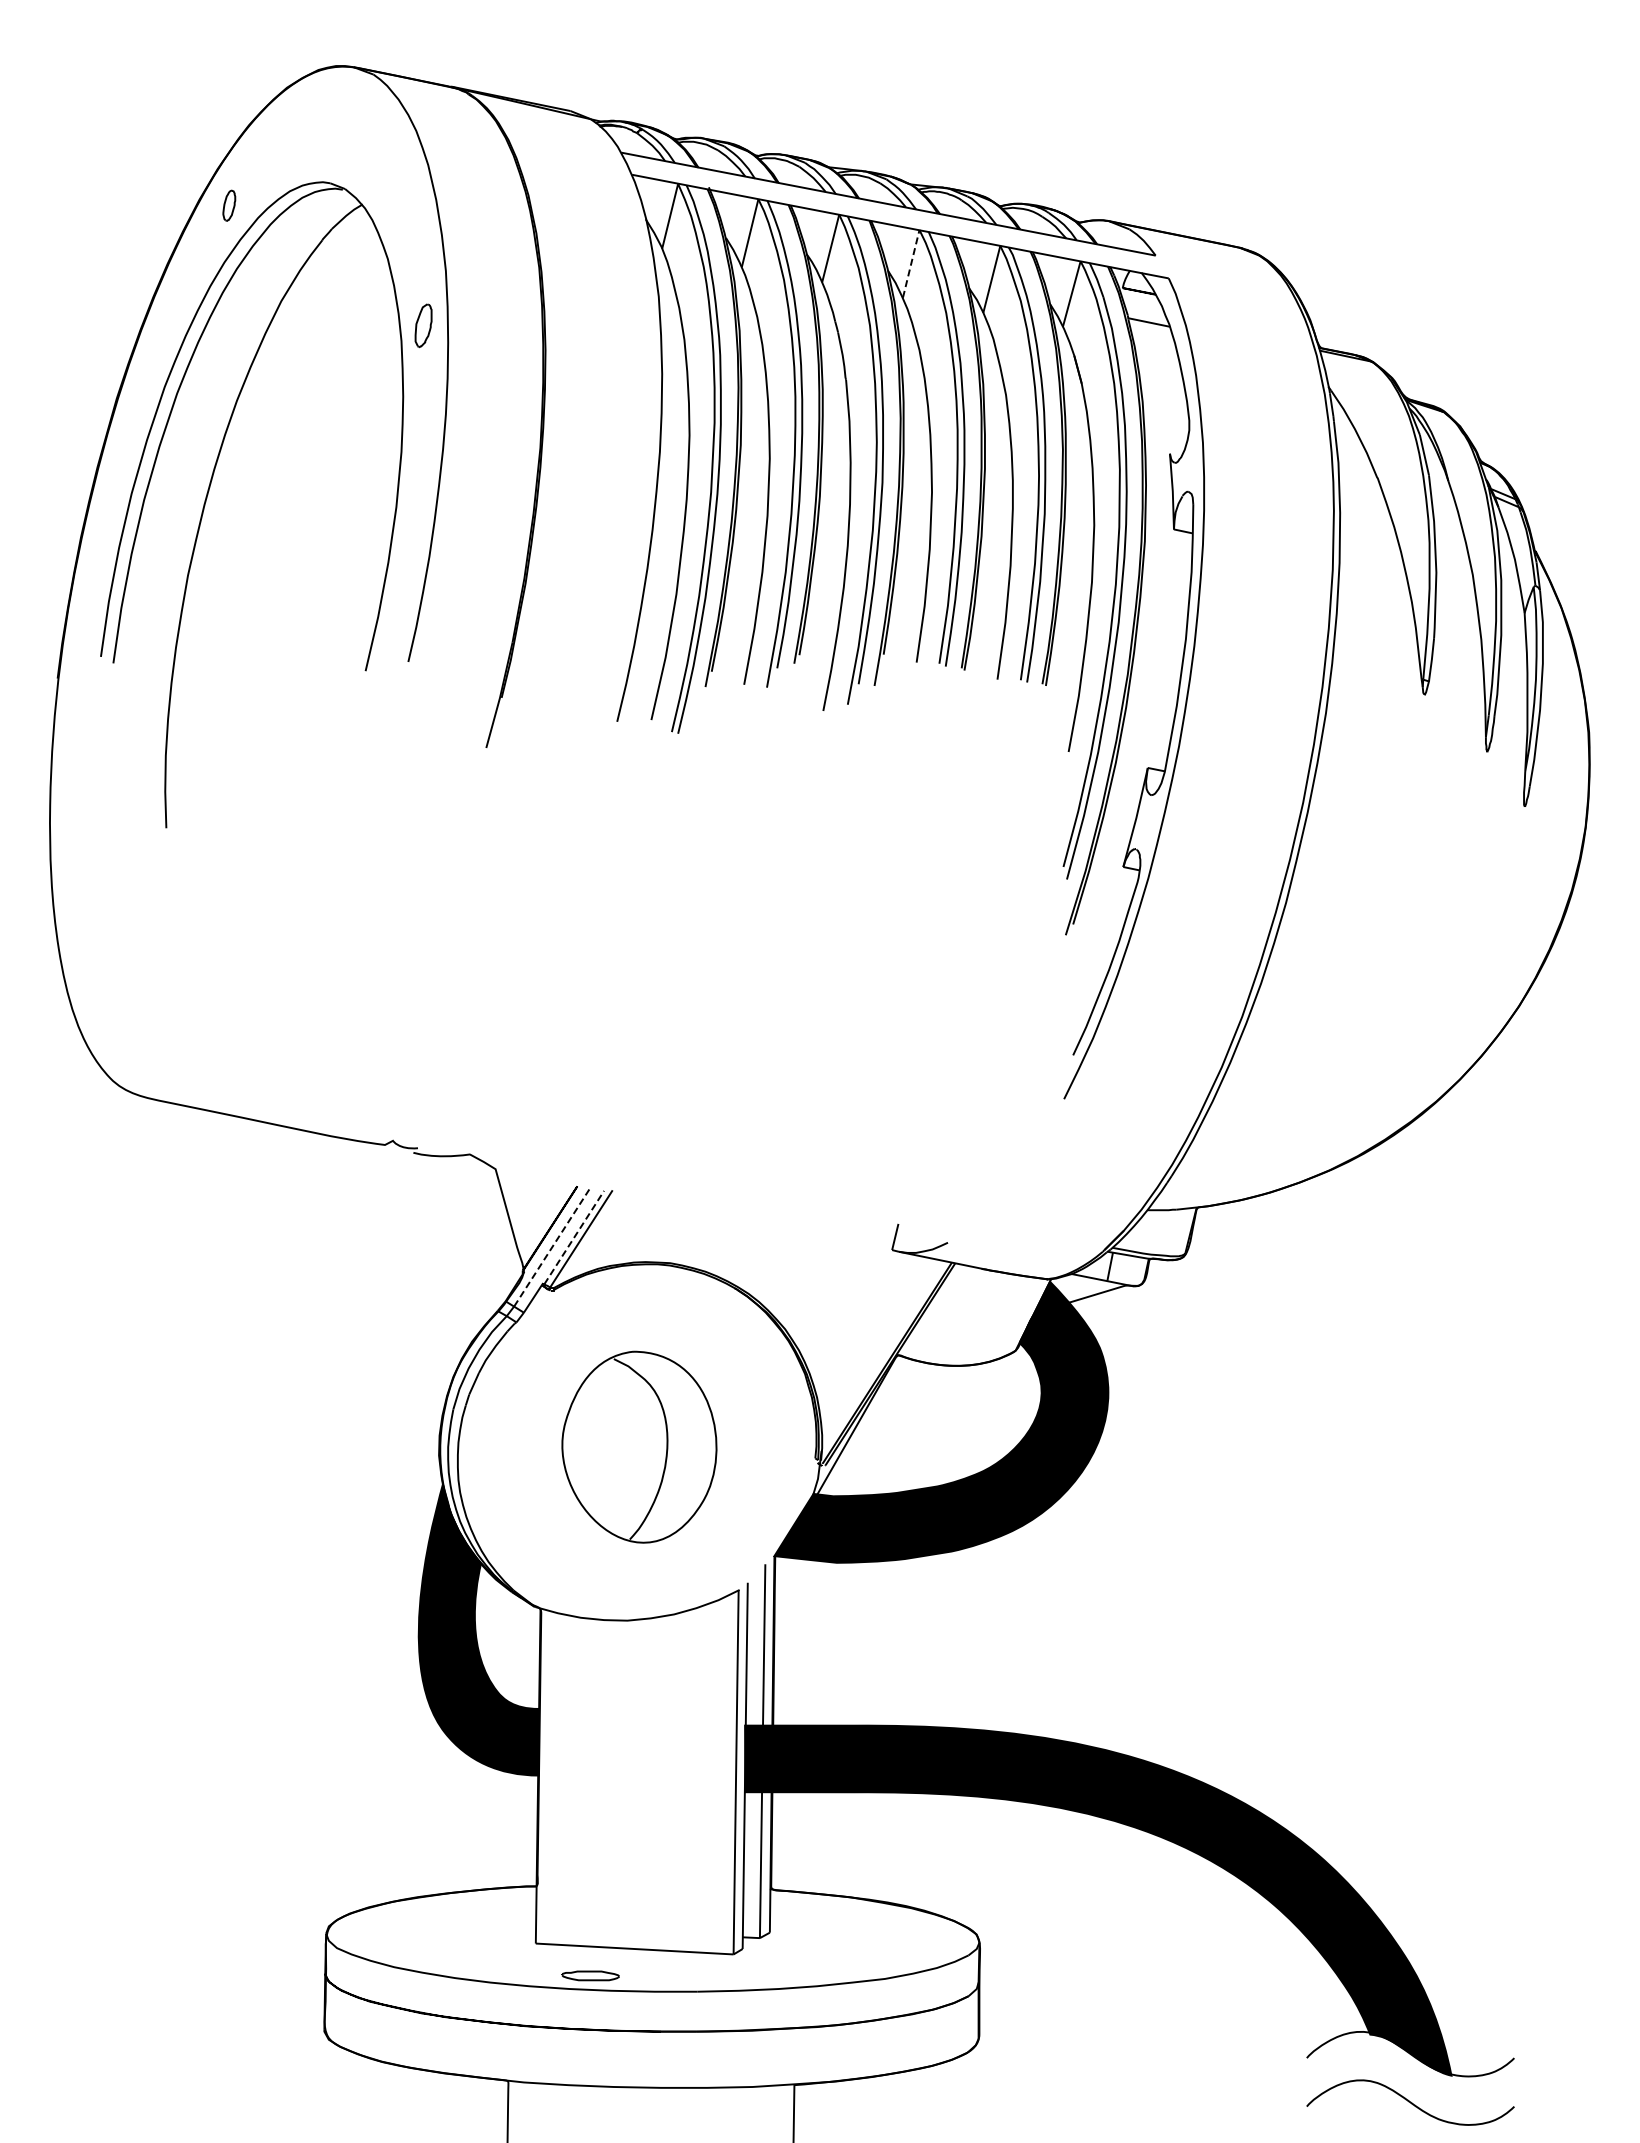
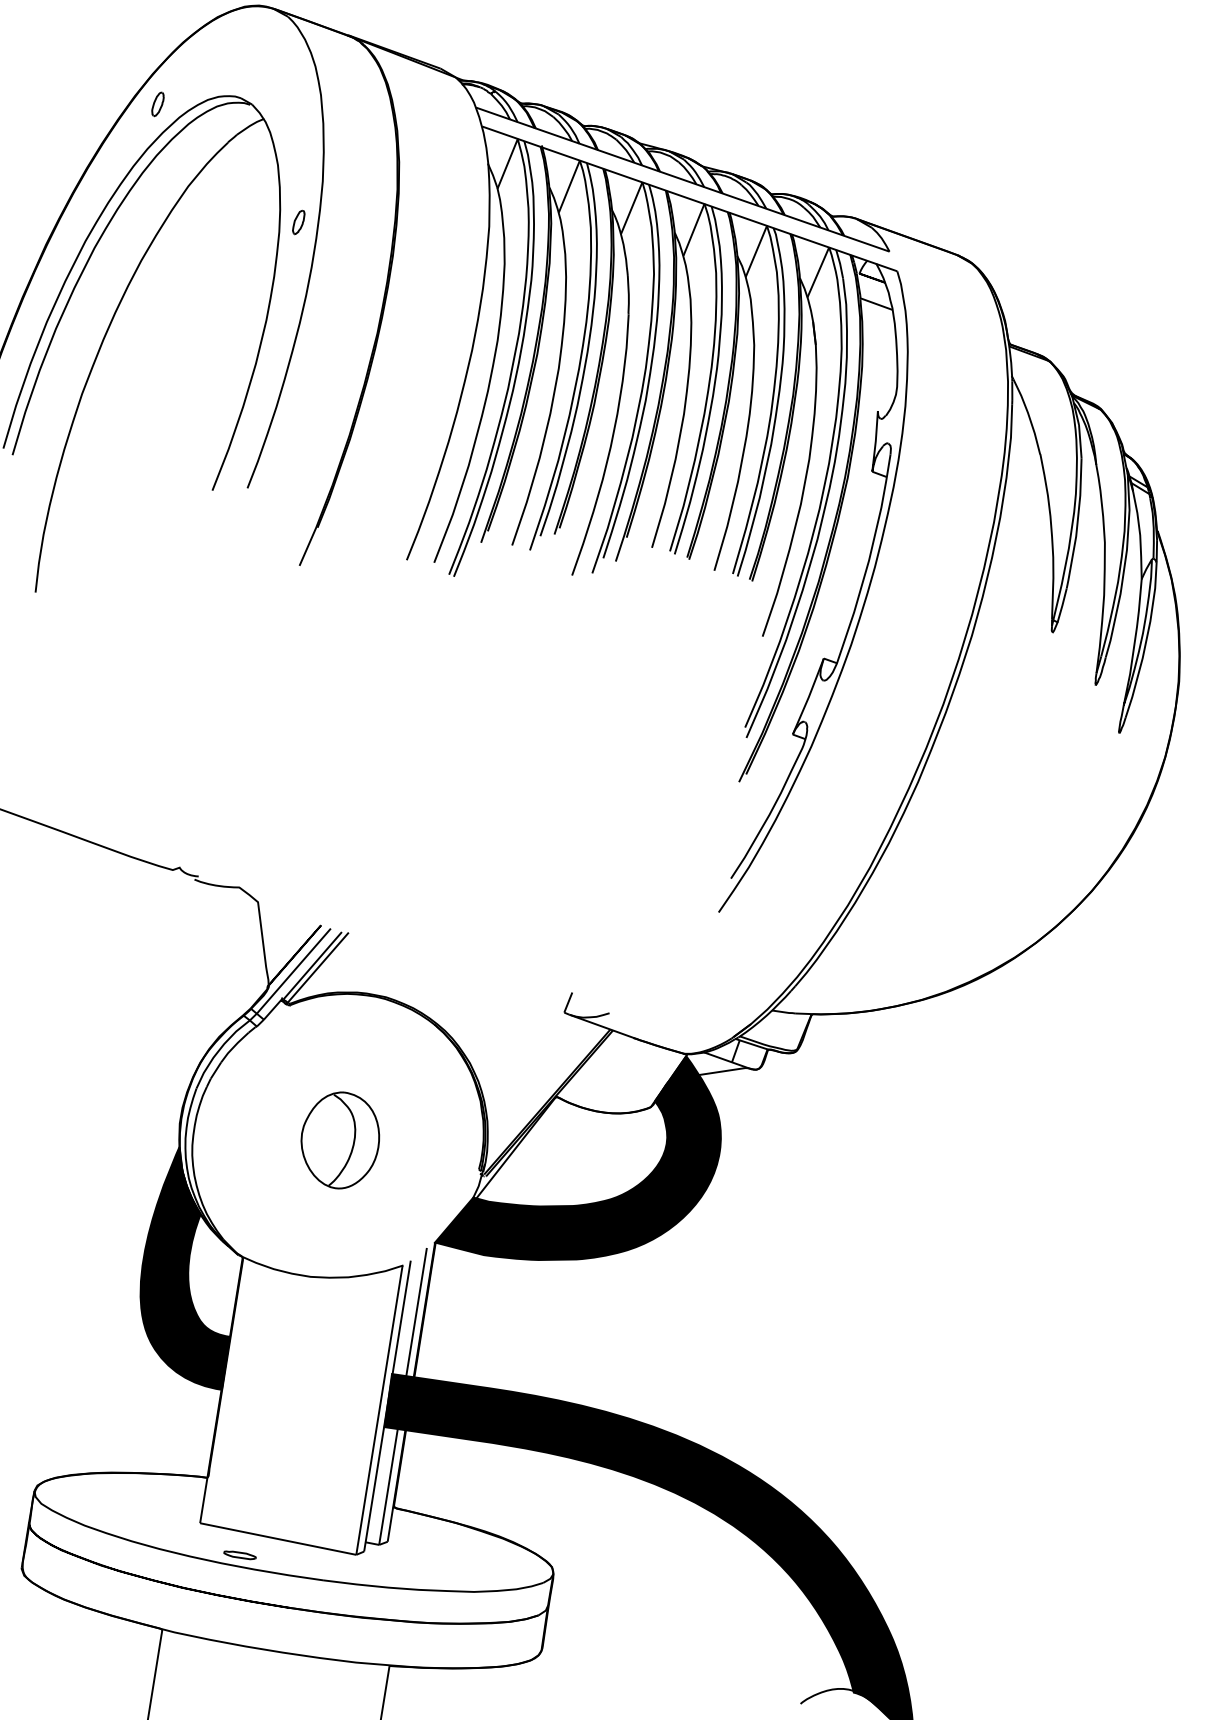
line: (911, 263) -> (694, 229), dashed -> solid
part: (423, 325) -> (298, 222), size x0.71
line: (574, 1237) -> (312, 965), dashed -> solid
line: (552, 1247) -> (294, 971), dashed -> solid
part: (639, 1447) -> (340, 1140), size x0.62
part: (590, 1975) -> (239, 1555), size x0.71

